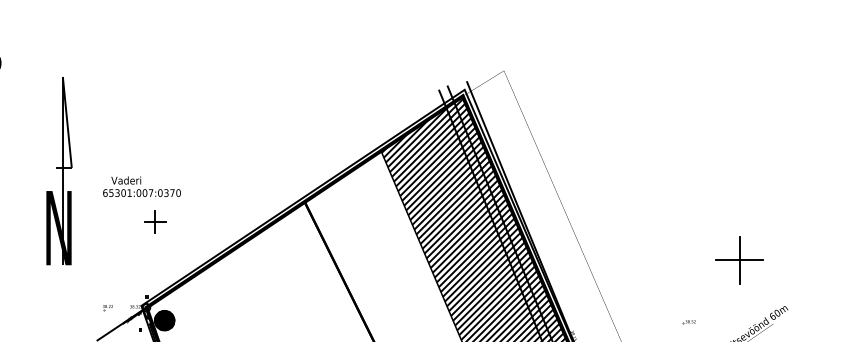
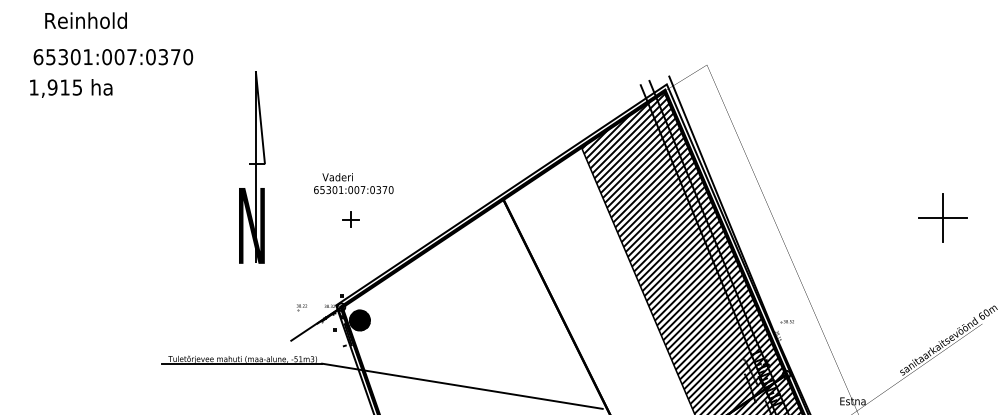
text: (141, 186) -> (353, 183), moved
part: (155, 221) -> (350, 219), size x0.71
part: (739, 260) -> (942, 217), moved
part: (688, 321) -> (786, 321), moved

